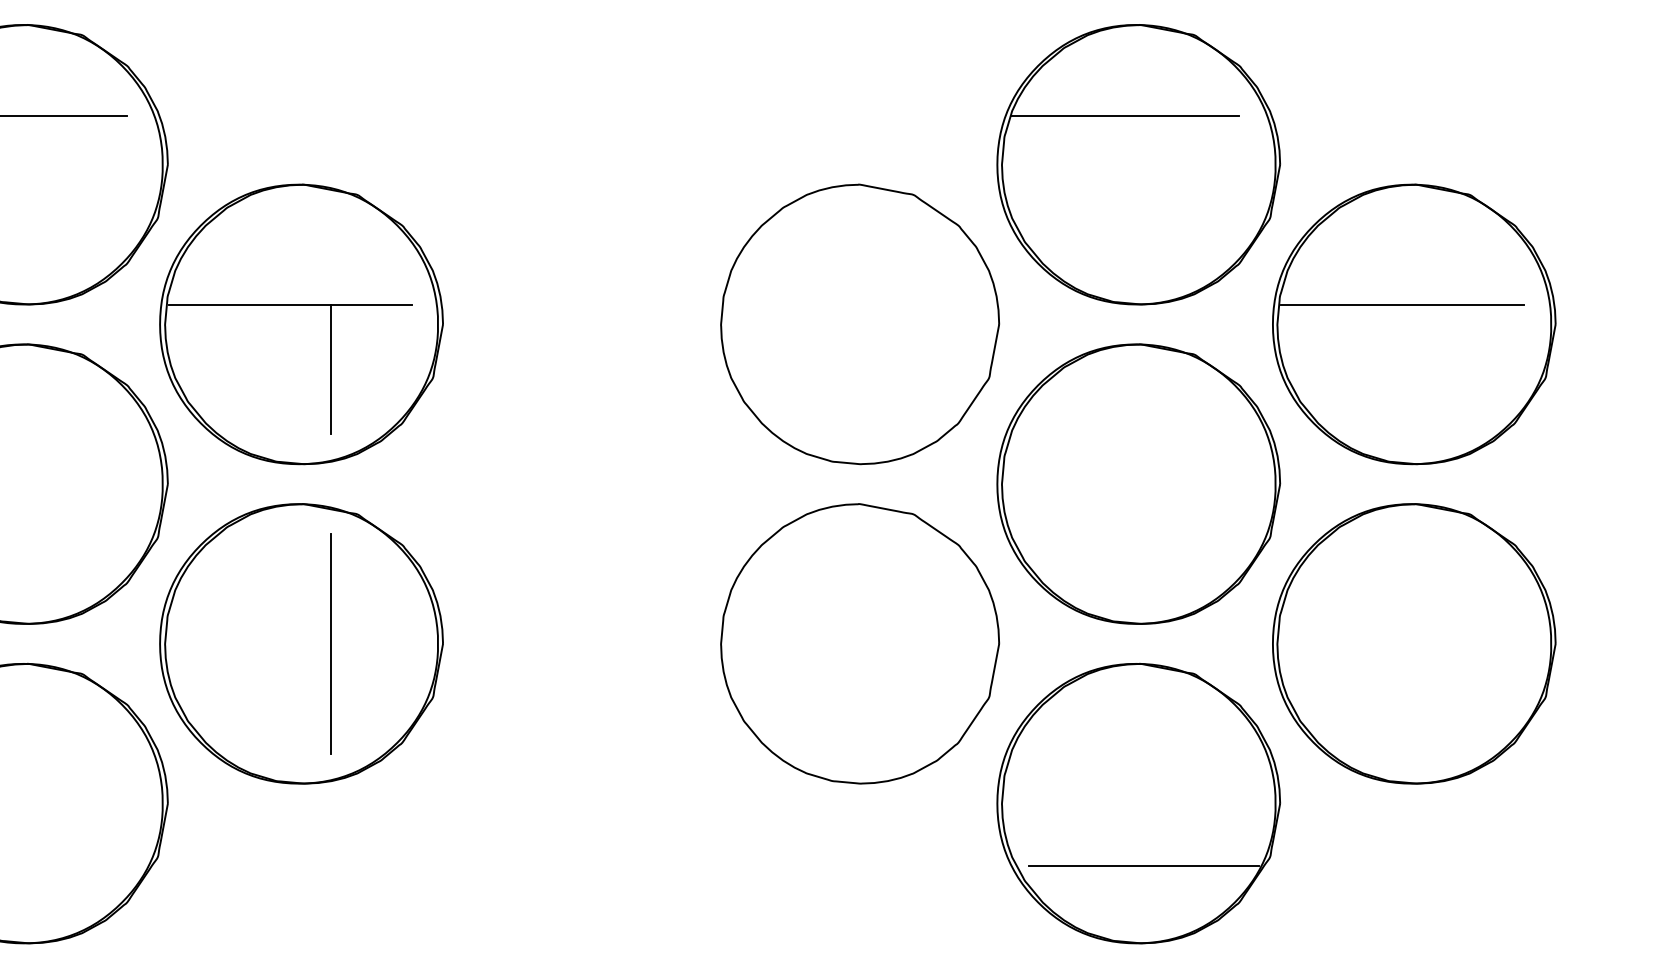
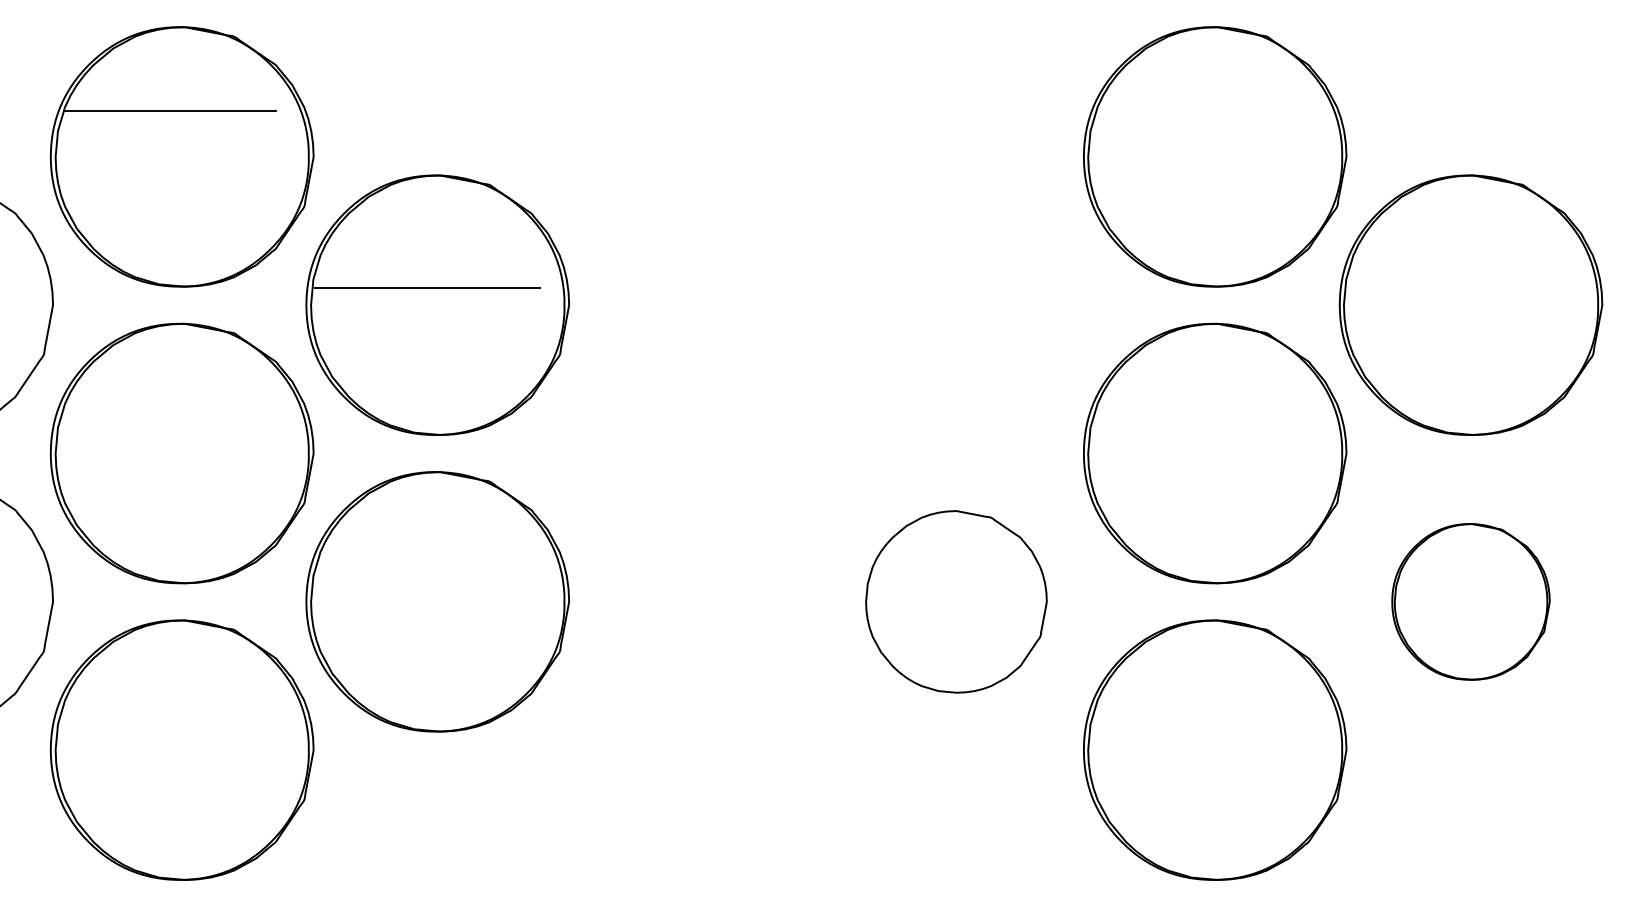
line: (1125, 115) -> (1202, 111), removed
line: (1402, 305) -> (1460, 287), removed
part: (860, 323) -> (956, 304), removed
line: (330, 369) -> (464, 347), removed
line: (330, 643) -> (464, 601), removed
part: (860, 643) -> (956, 601), size x0.7
part: (1413, 643) -> (1470, 601), size x0.6
line: (1144, 866) -> (1220, 808), removed

